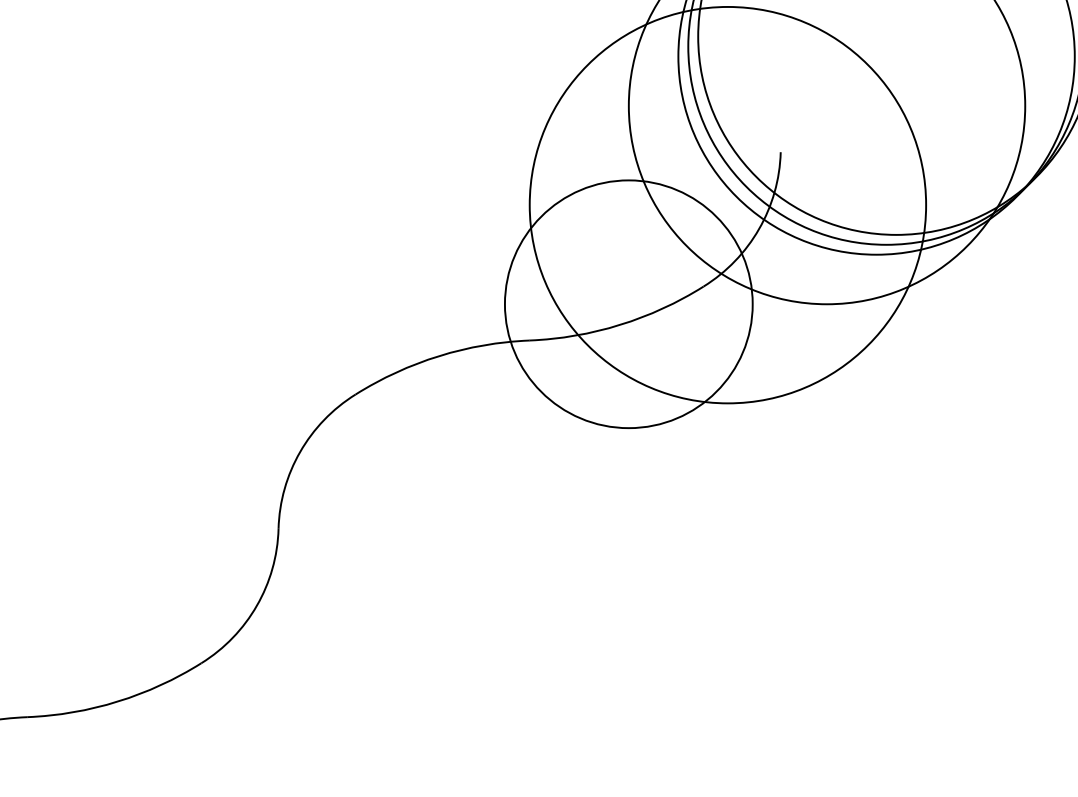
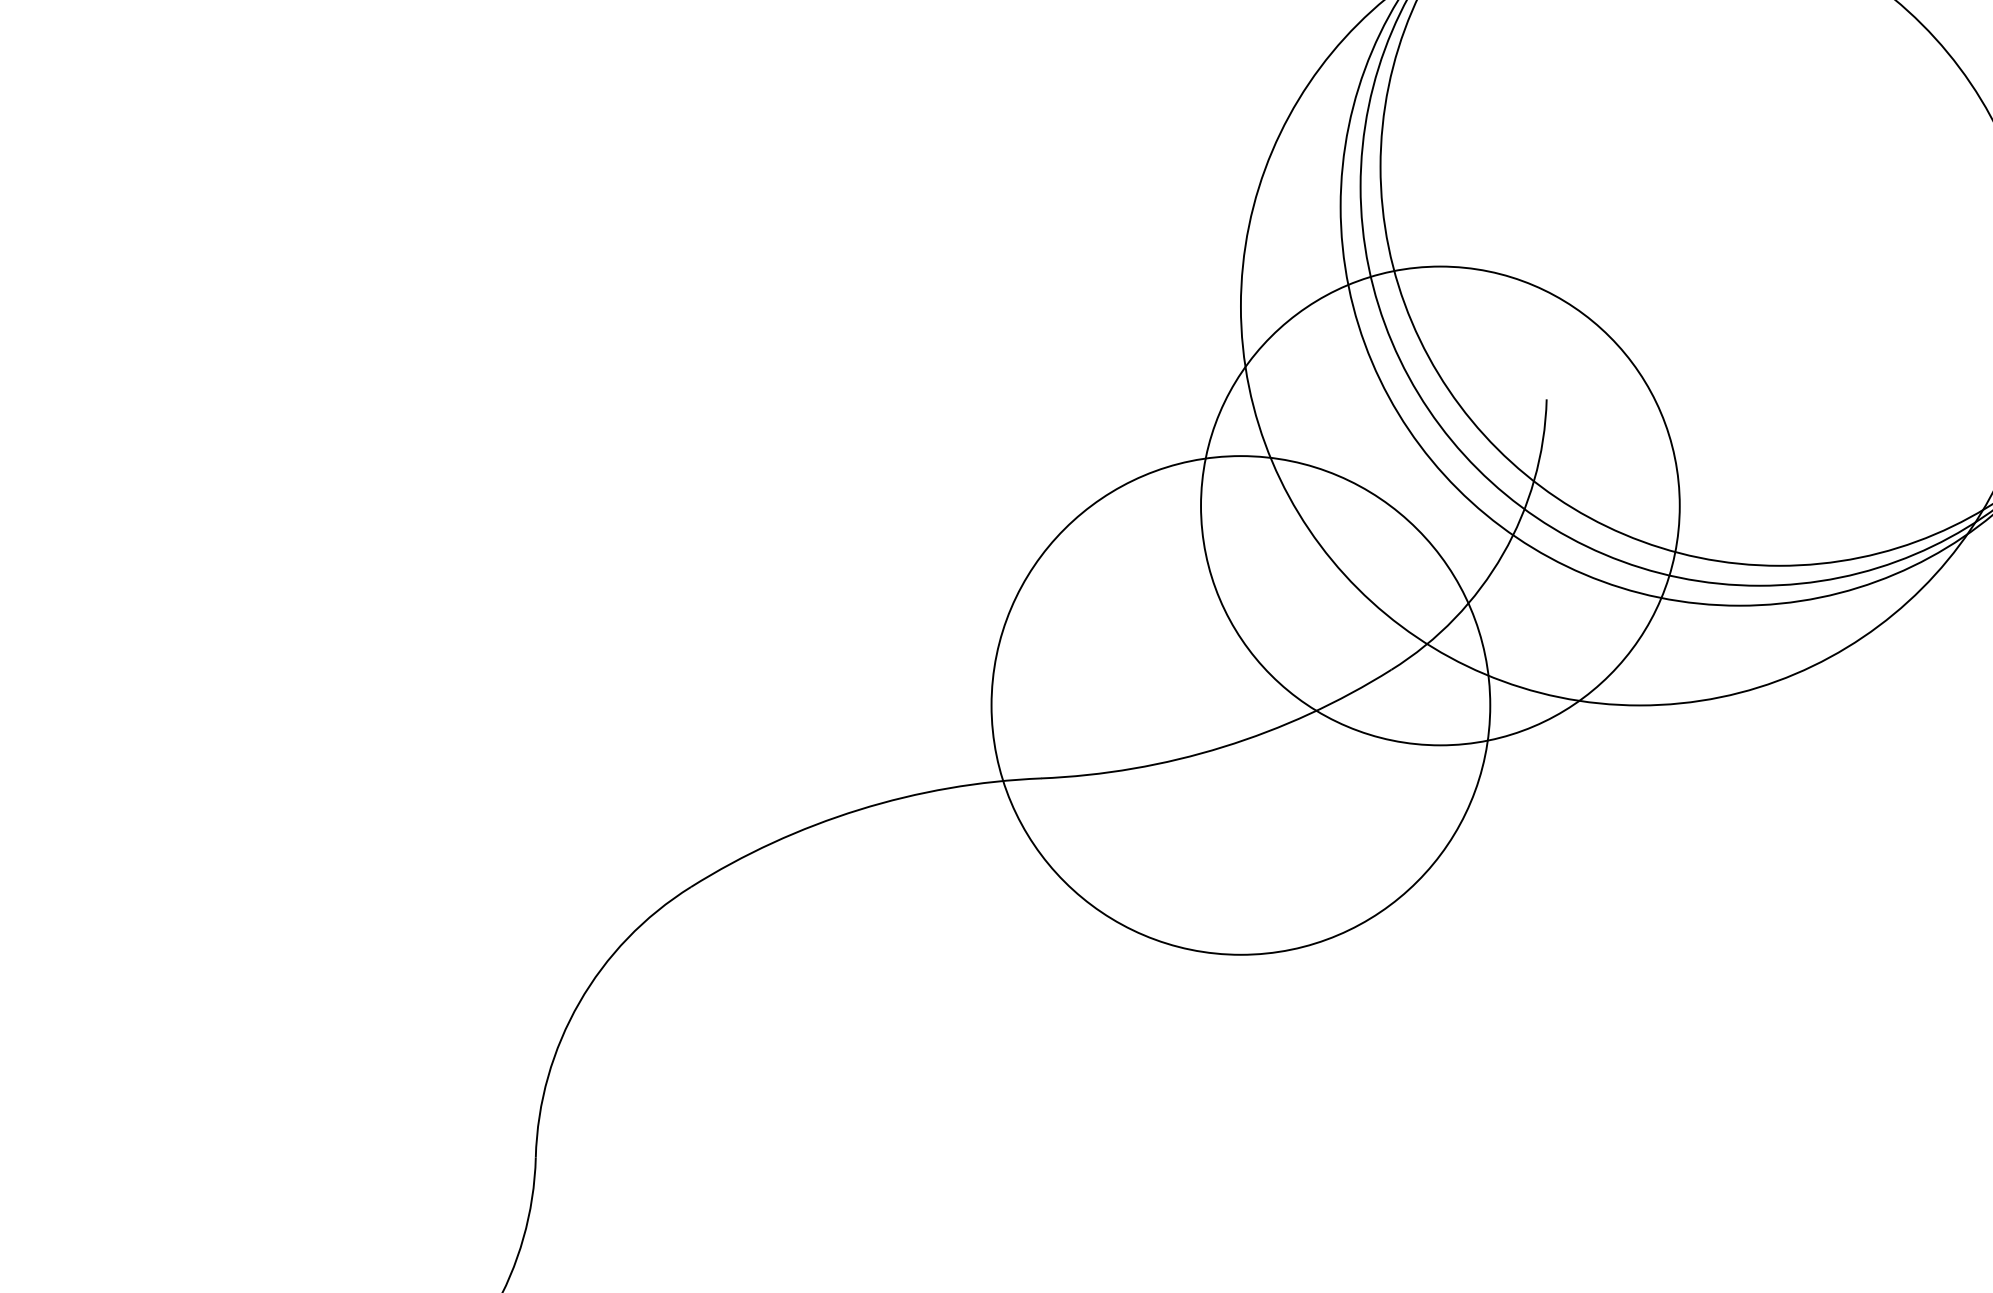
circle: (727, 204) -> (1439, 504), size x0.6

